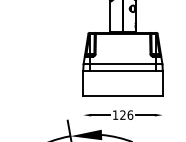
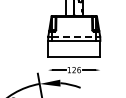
line: (123, 64) -> (74, 36), solid -> dashed

